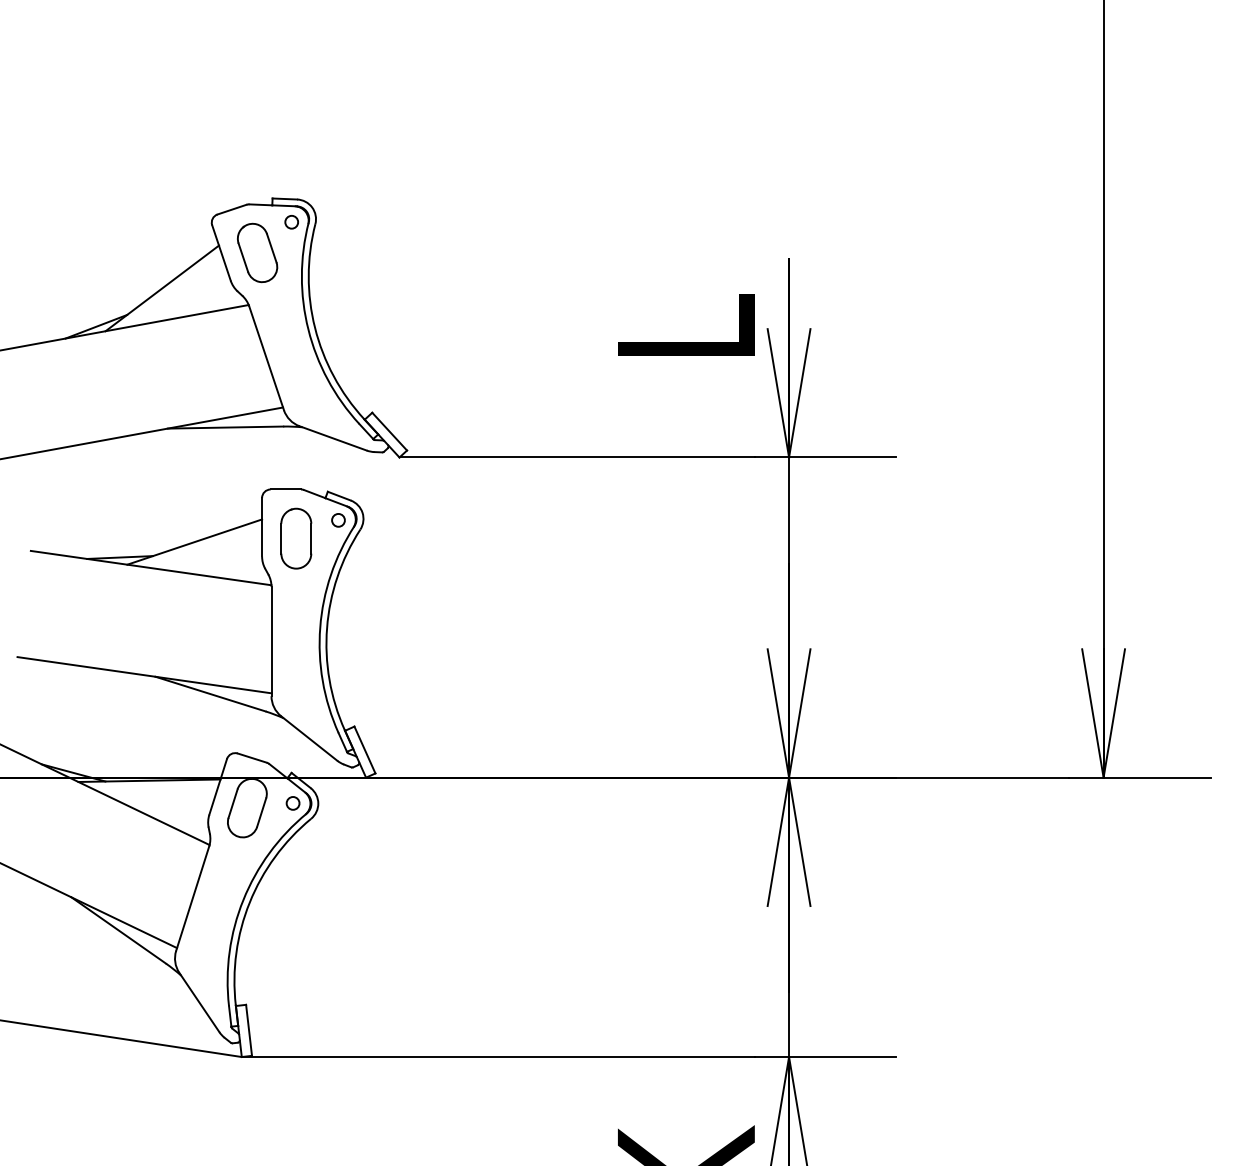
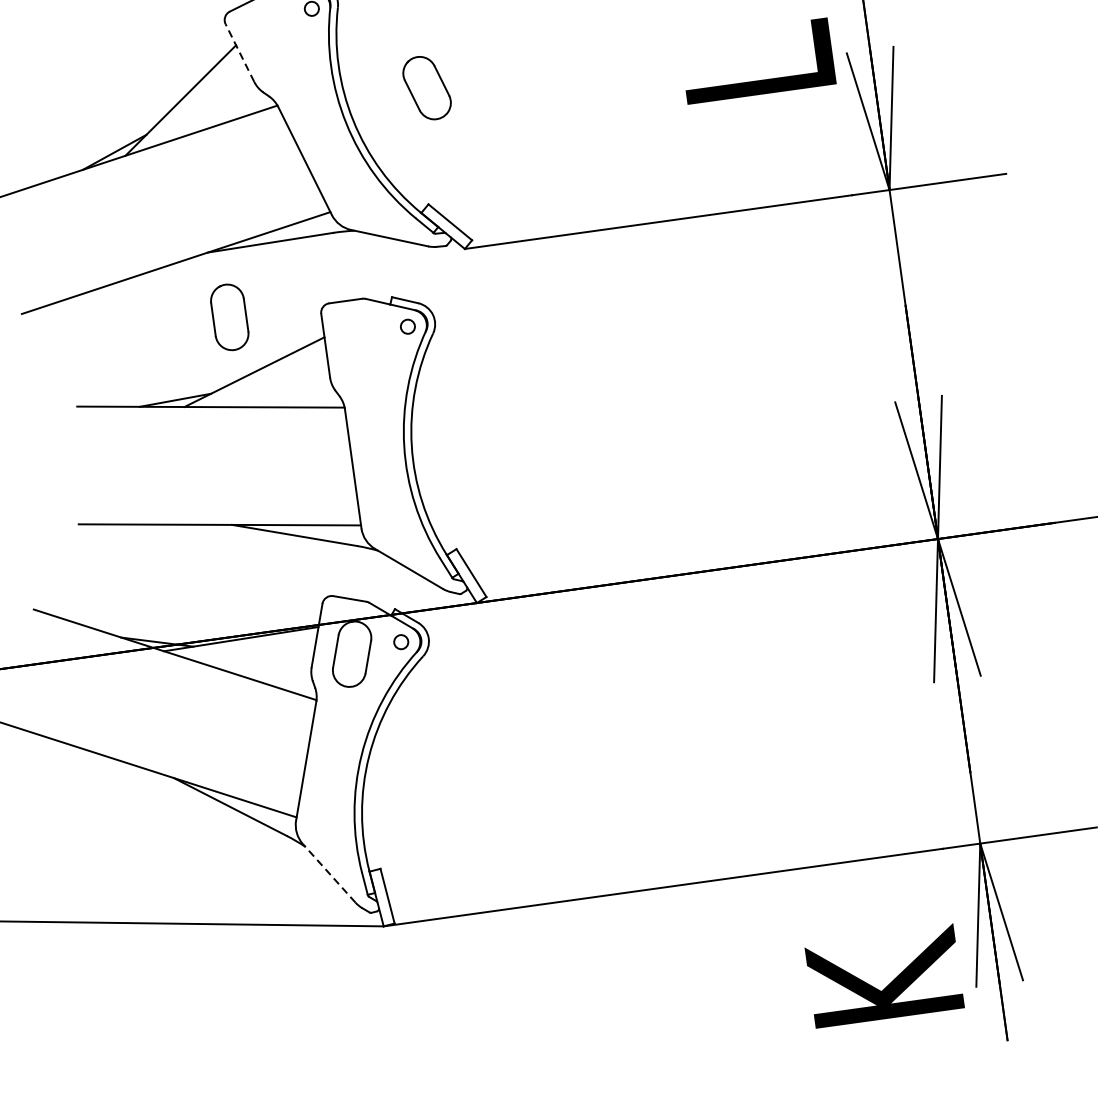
line: (221, 252) -> (239, 52), solid -> dashed
part: (257, 252) -> (426, 87), moved
part: (296, 538) -> (229, 317), moved
line: (199, 1002) -> (329, 873), solid -> dashed

